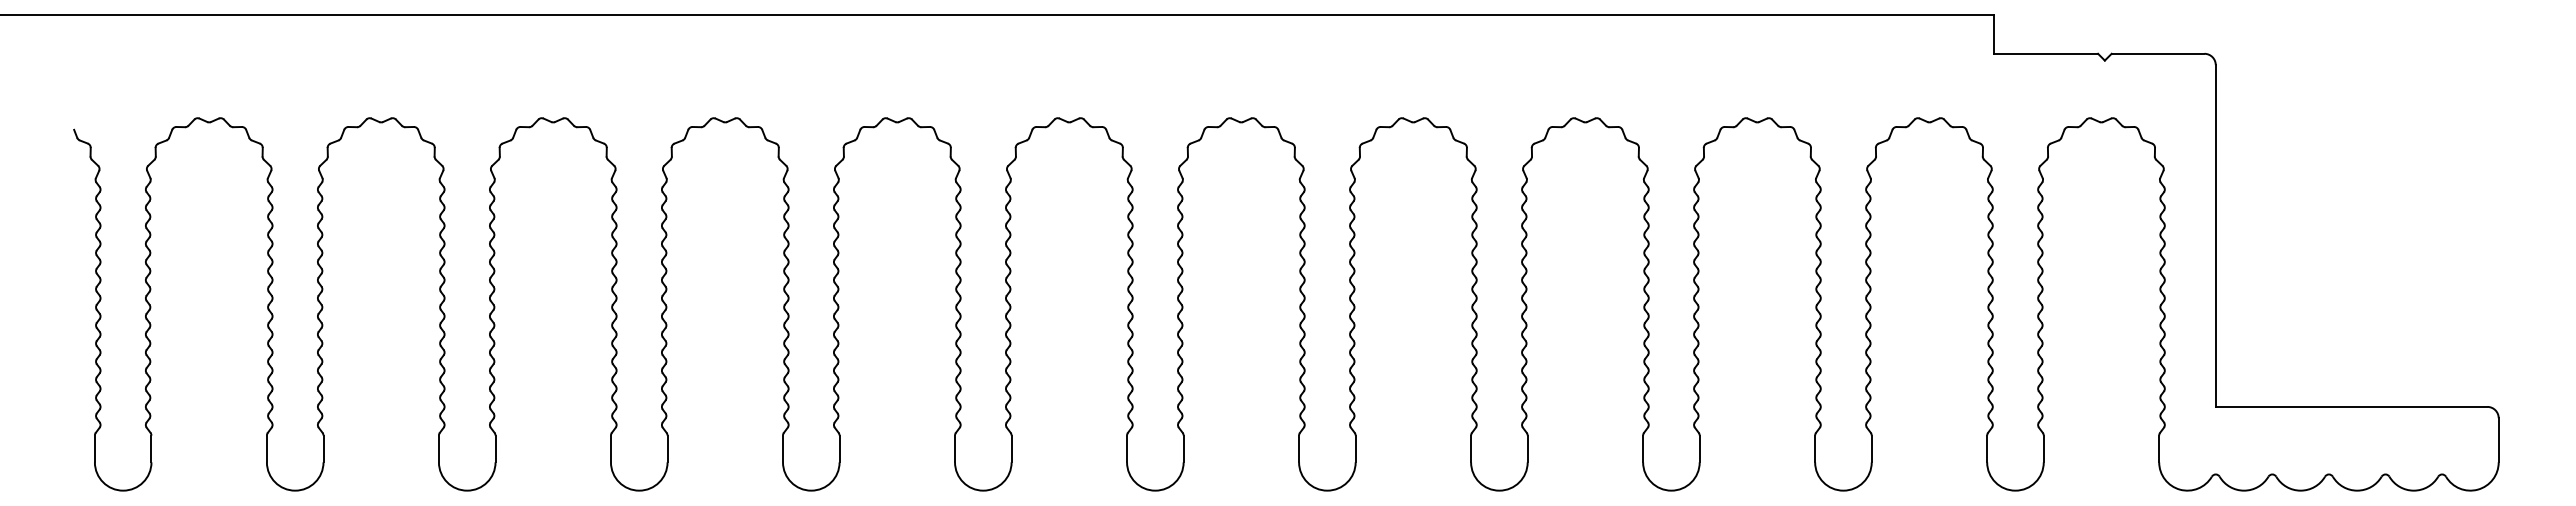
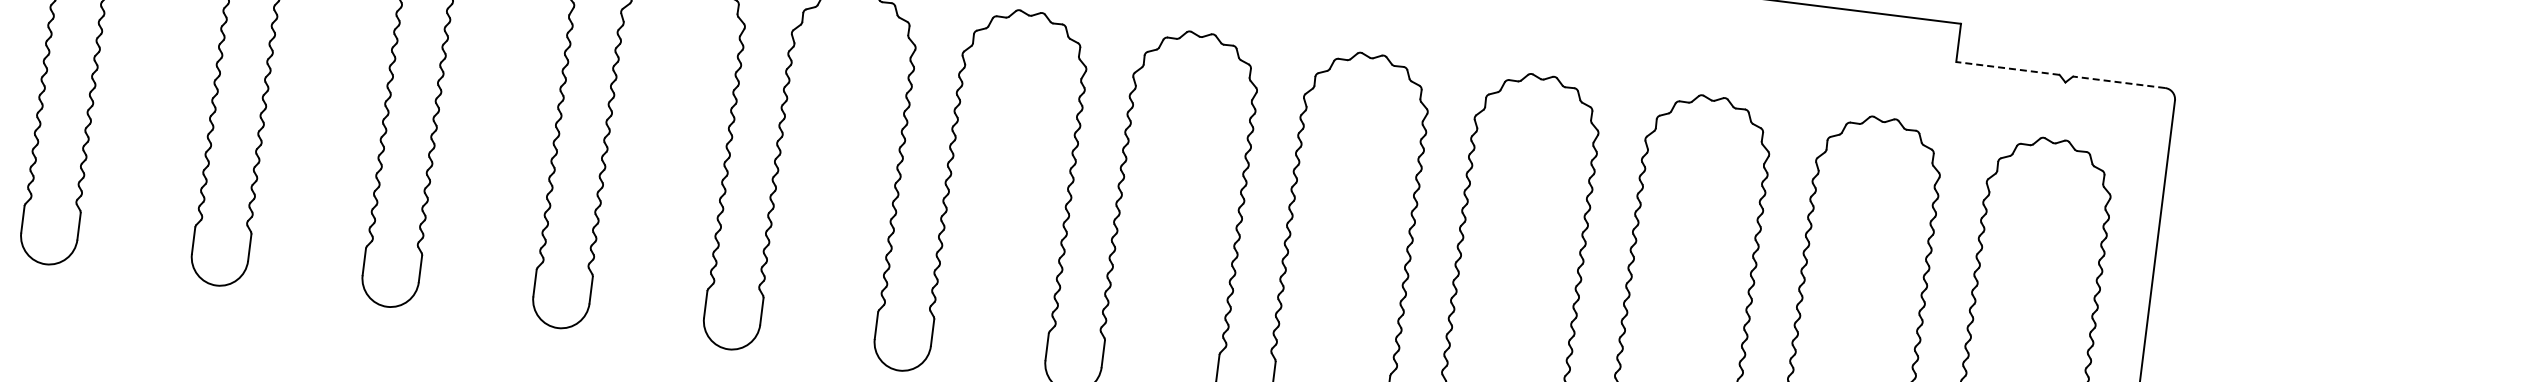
line: (2045, 53) -> (2007, 68), solid -> dashed
line: (2157, 53) -> (2118, 81), solid -> dashed

